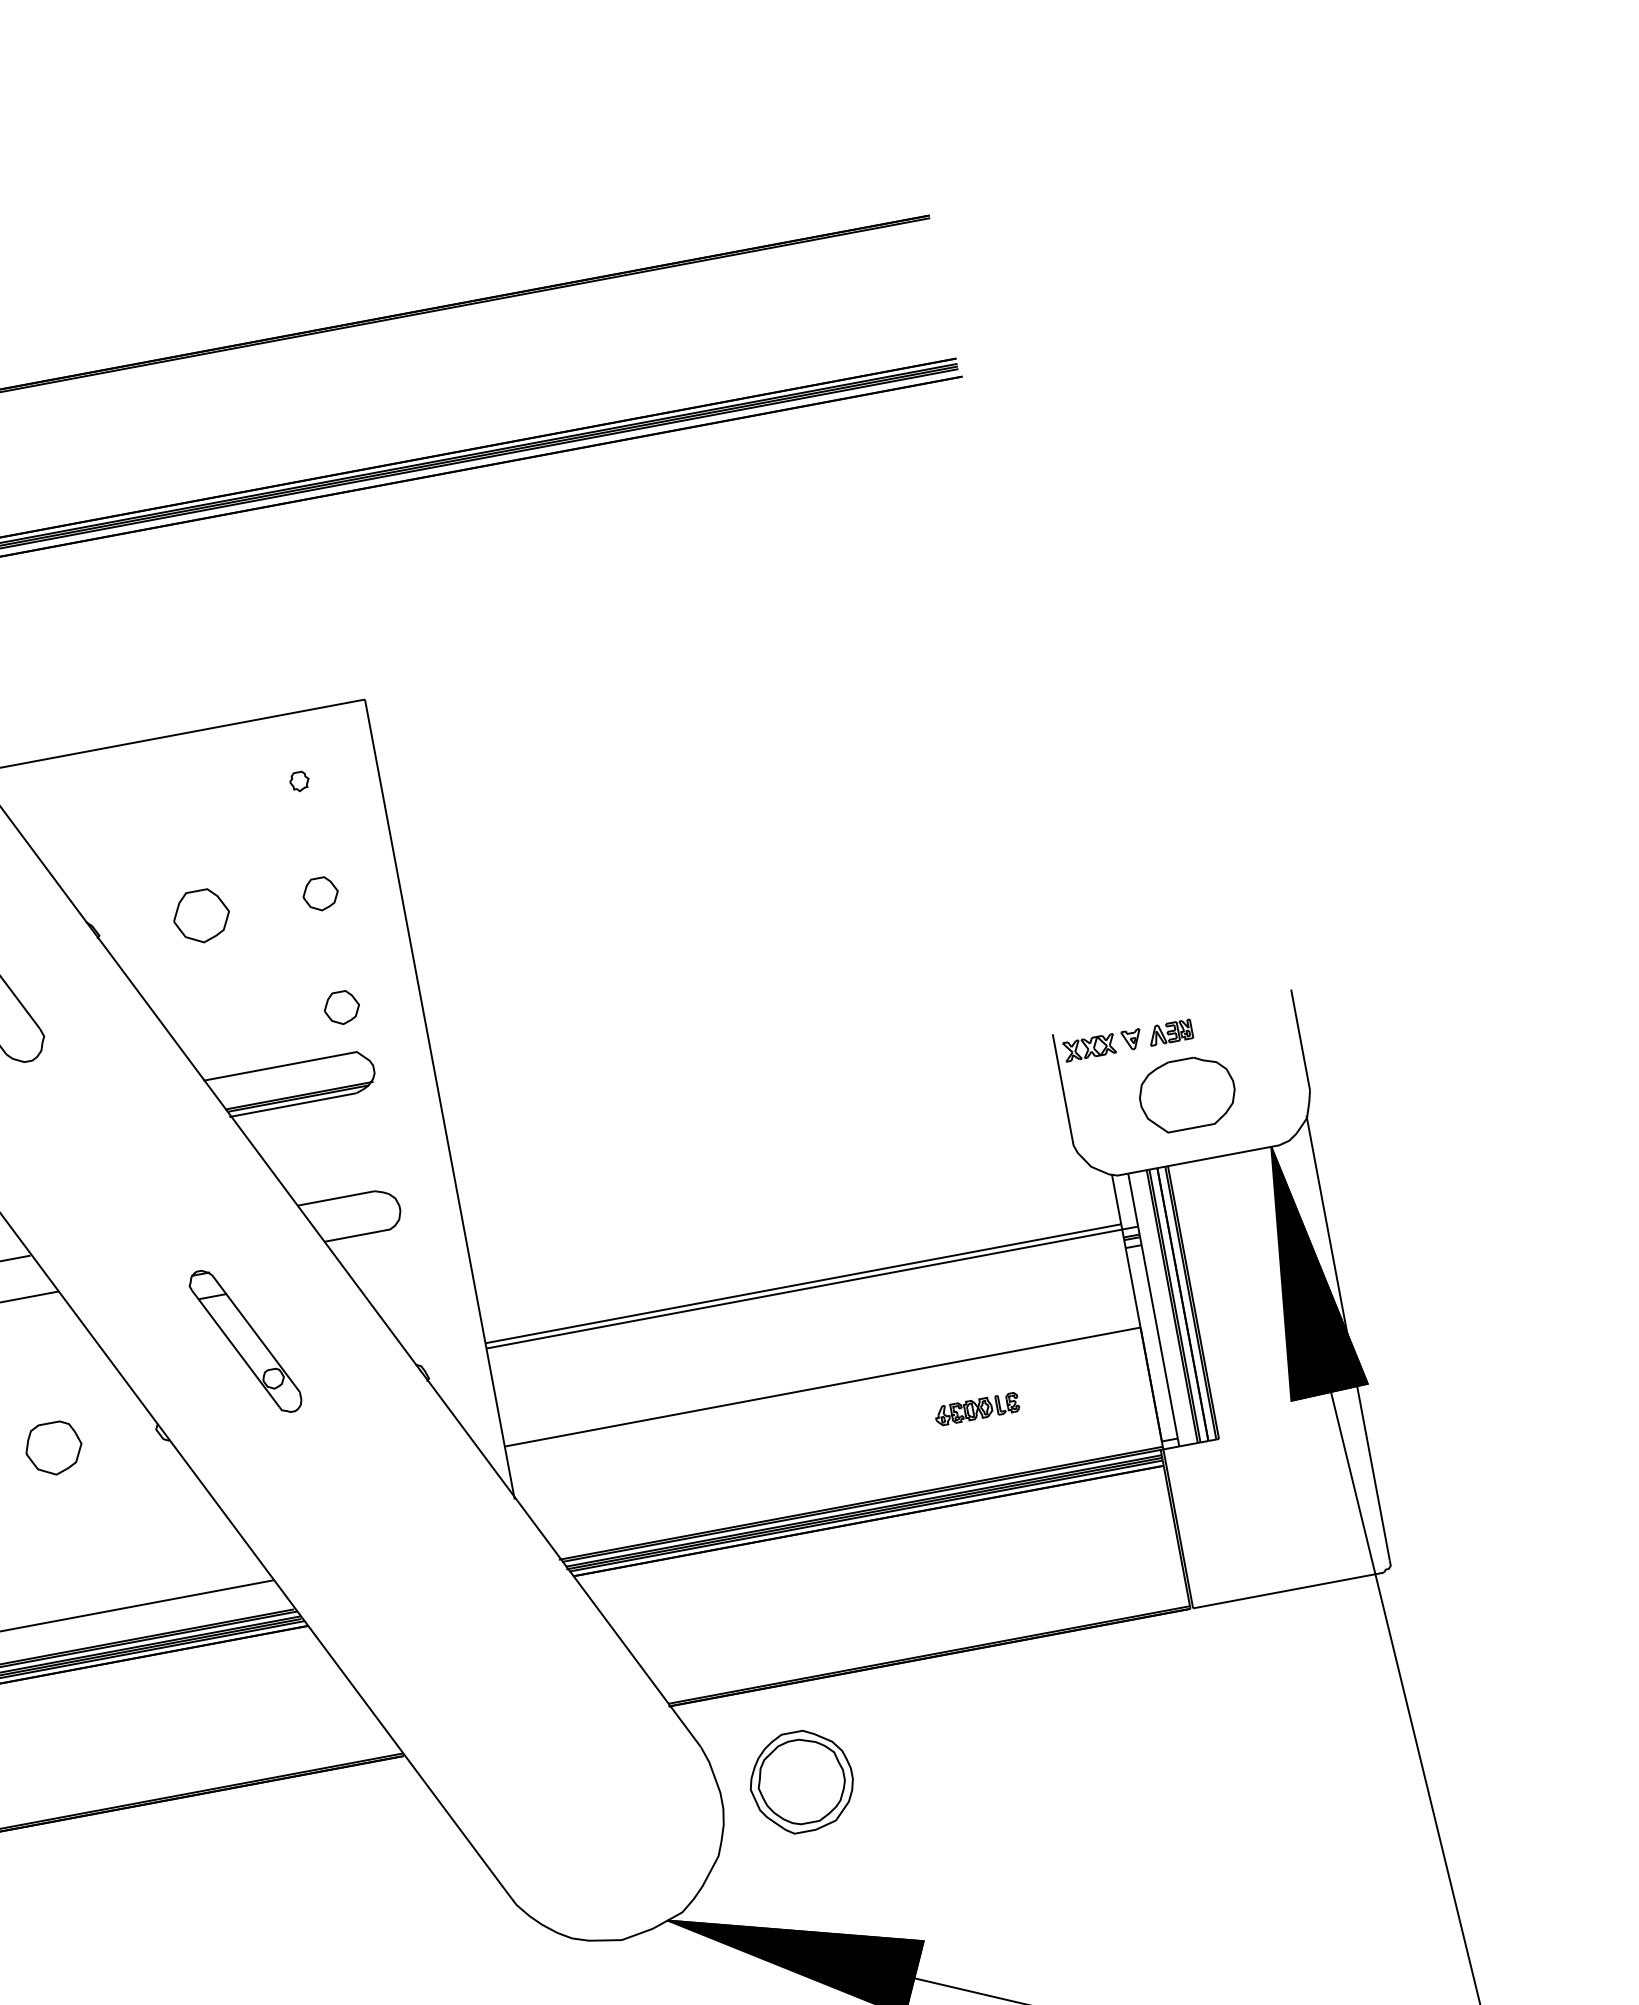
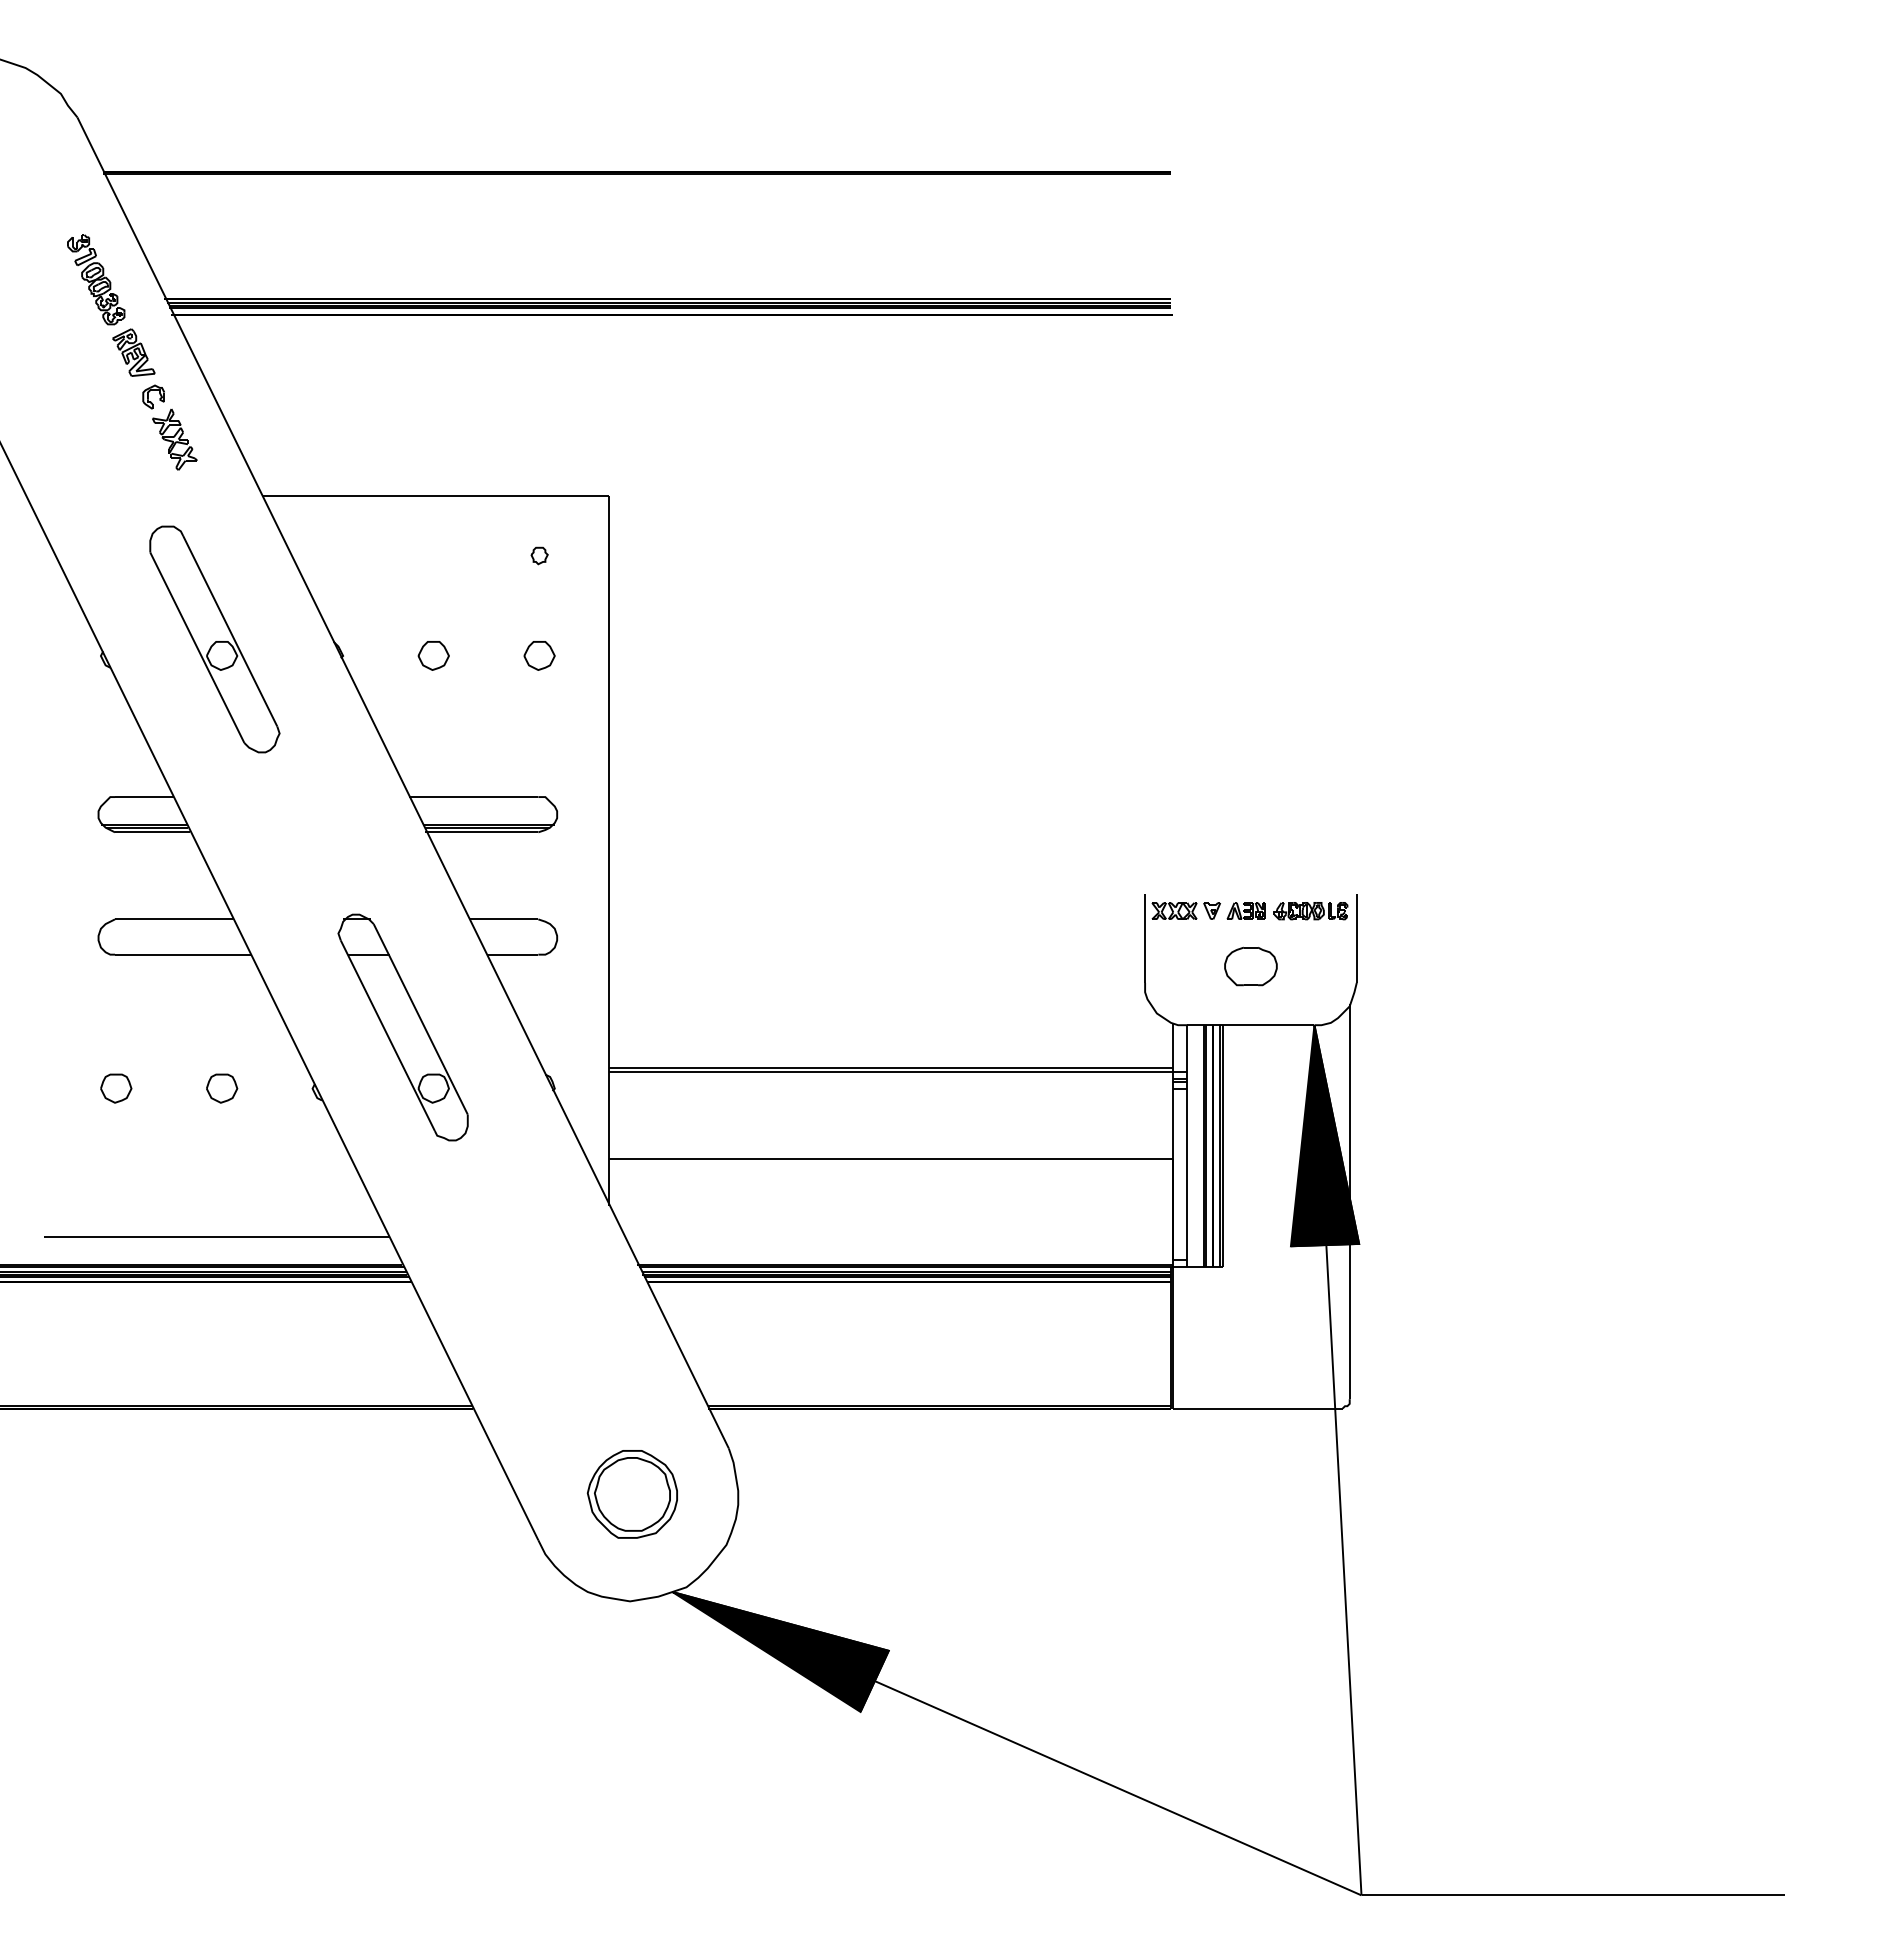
part: (201, 916) -> (433, 655), size x0.62
part: (341, 1007) -> (539, 756), removed
part: (1186, 1094) -> (1250, 966), size x0.62
part: (244, 1341) -> (402, 1027), size x1.67
part: (976, 1409) -> (1310, 911), moved
part: (54, 1448) -> (222, 1088), size x0.62
part: (800, 1782) -> (631, 1494), moved

